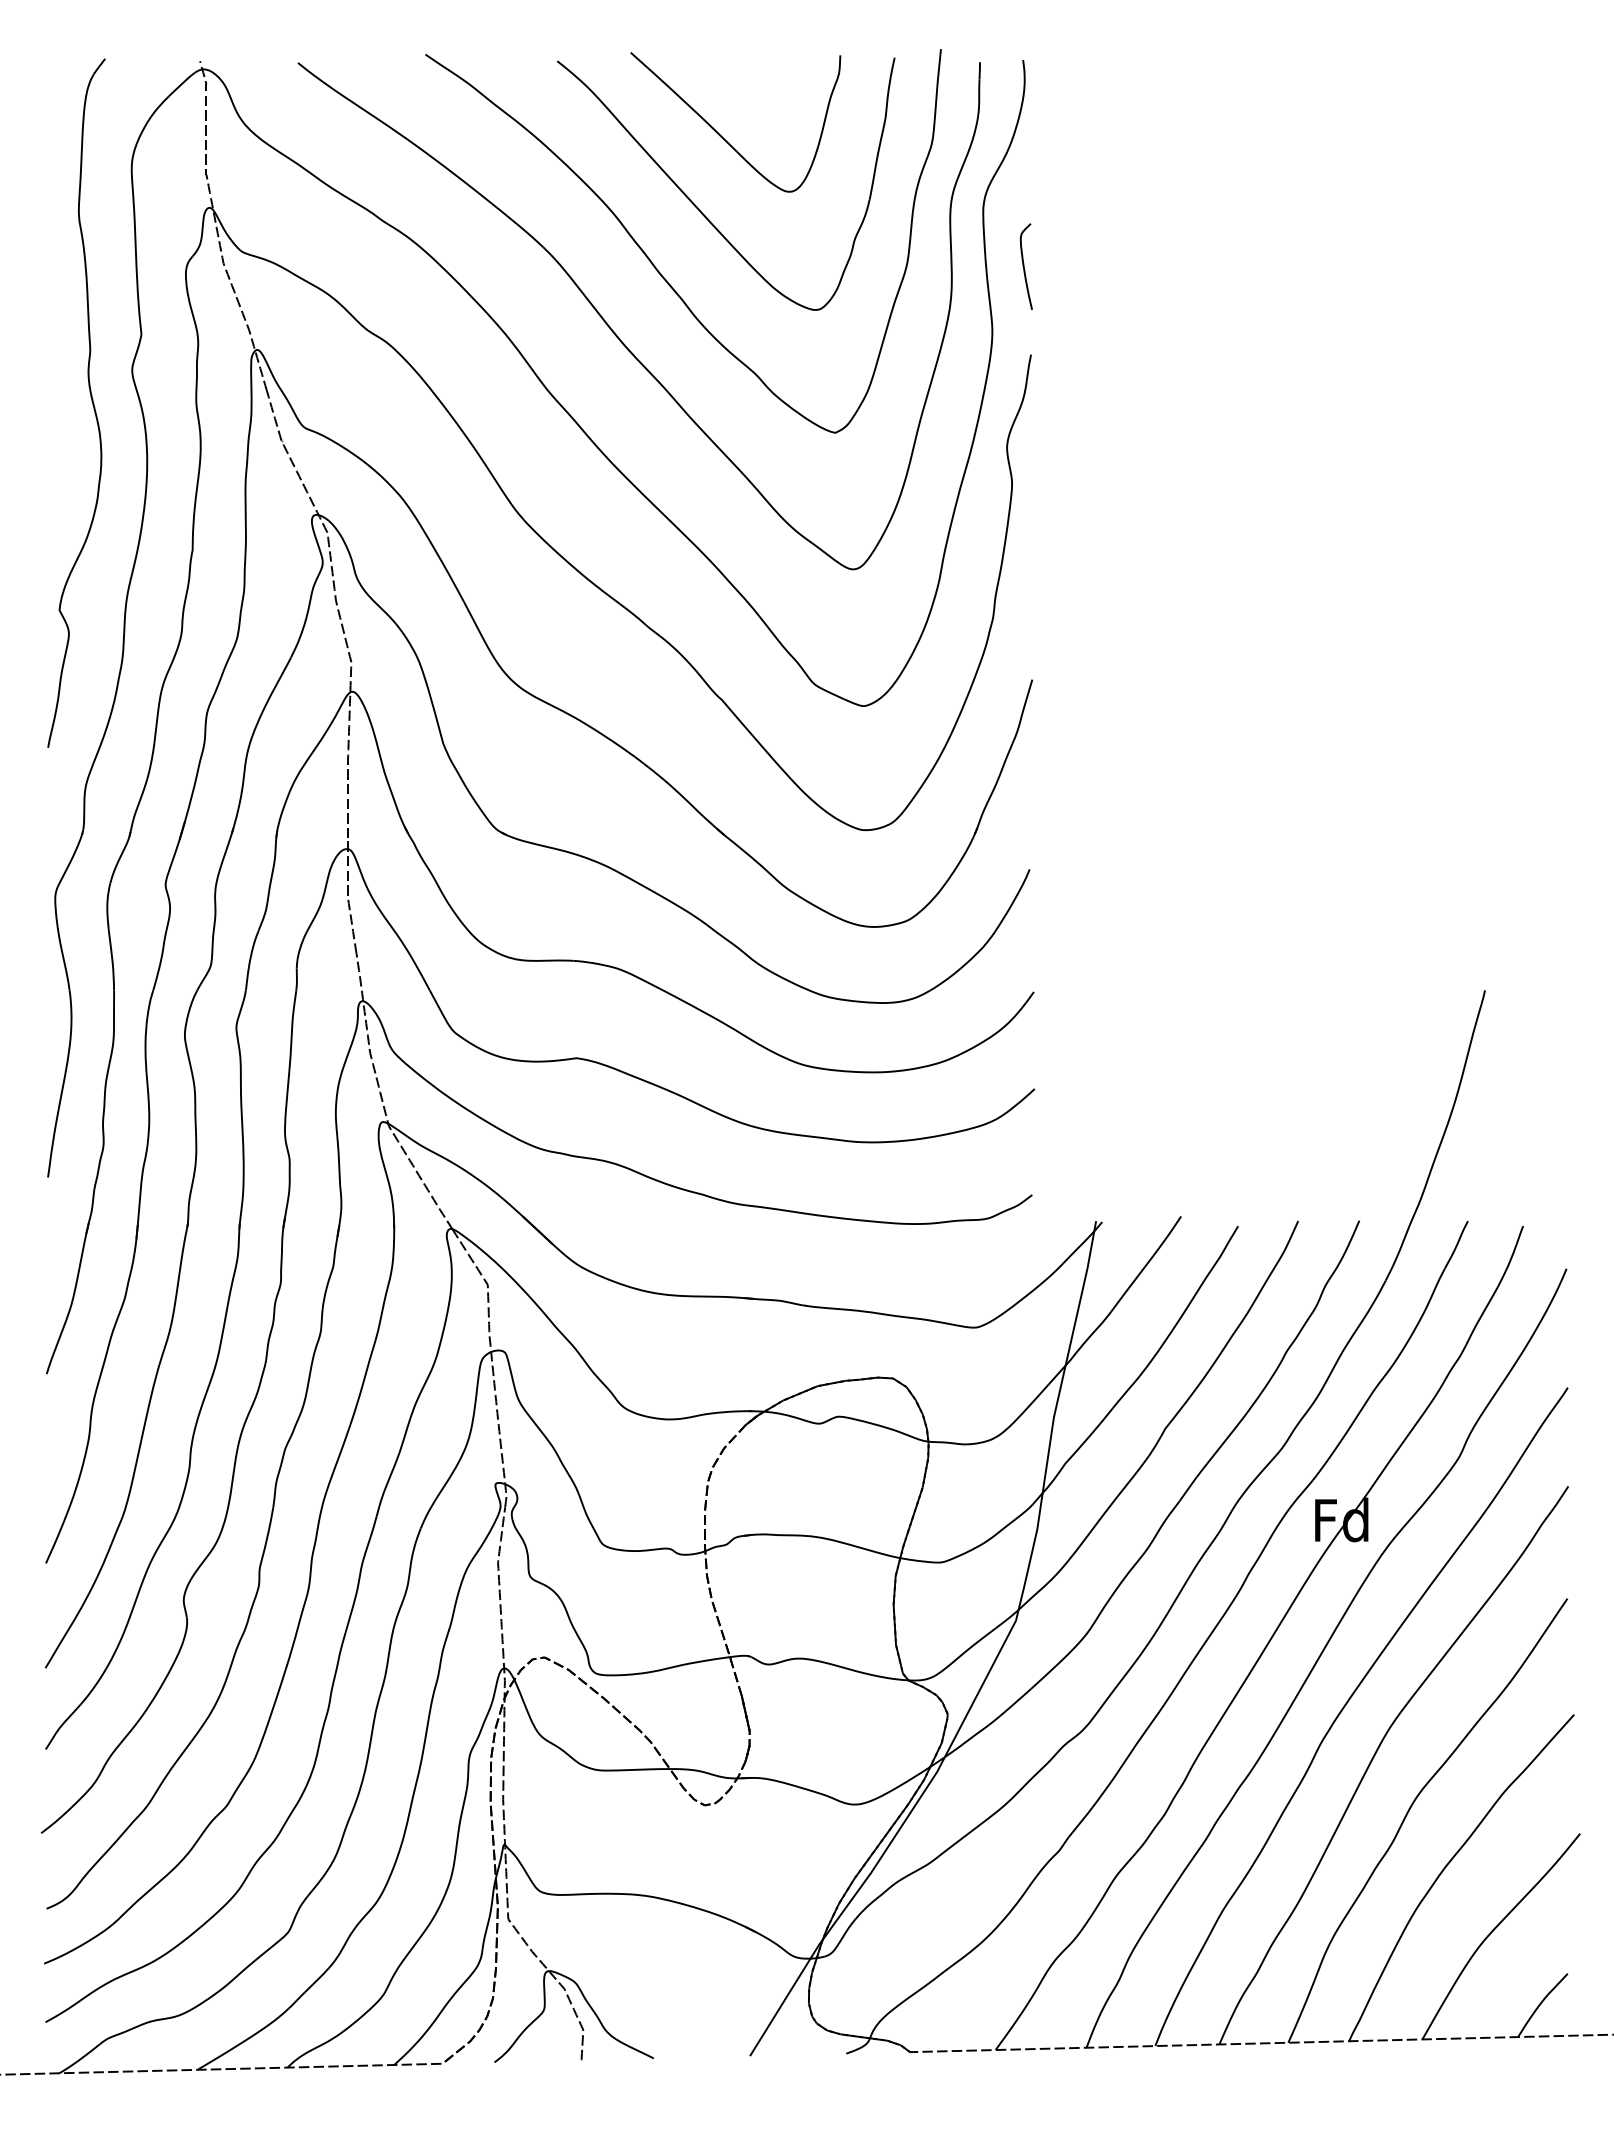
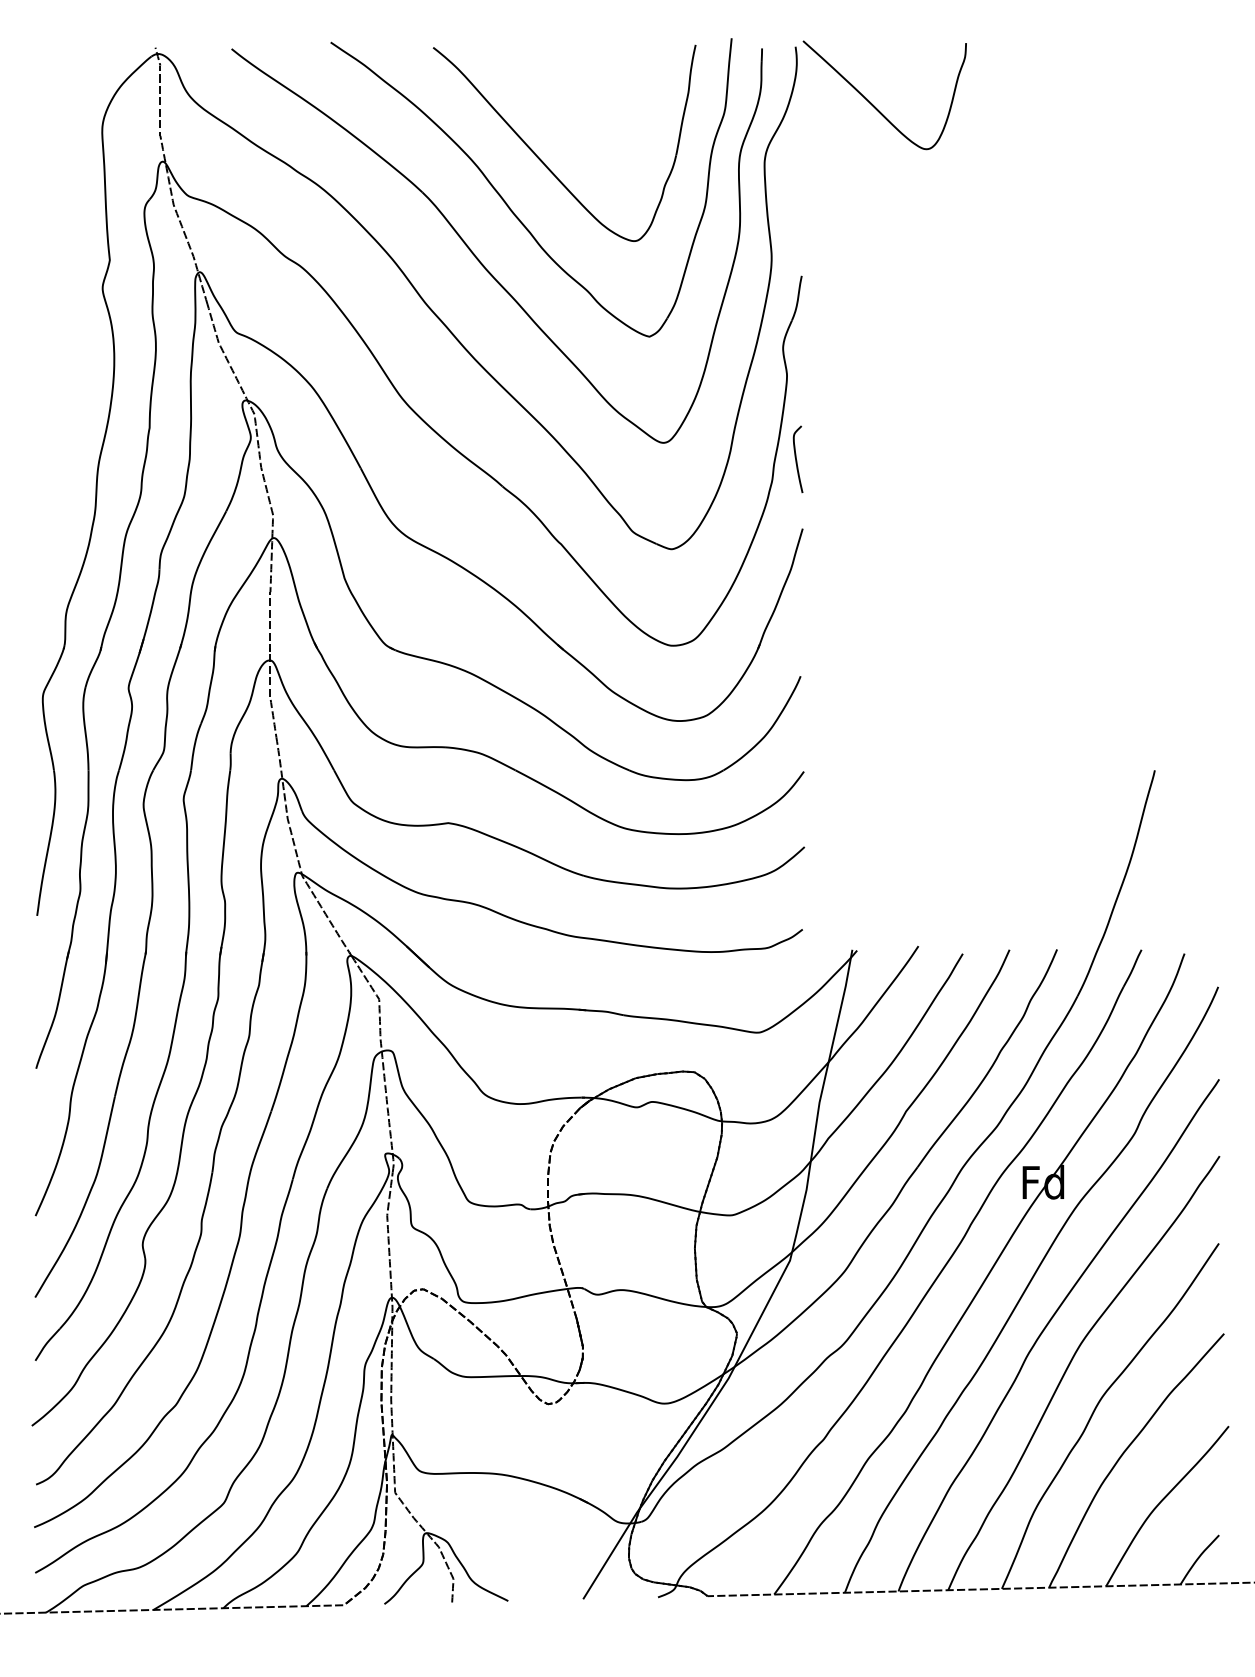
curve: (721, 135) -> (873, 105), moved
curve: (1024, 266) -> (796, 459), moved
part: (90, 397) -> (70, 309), removed

